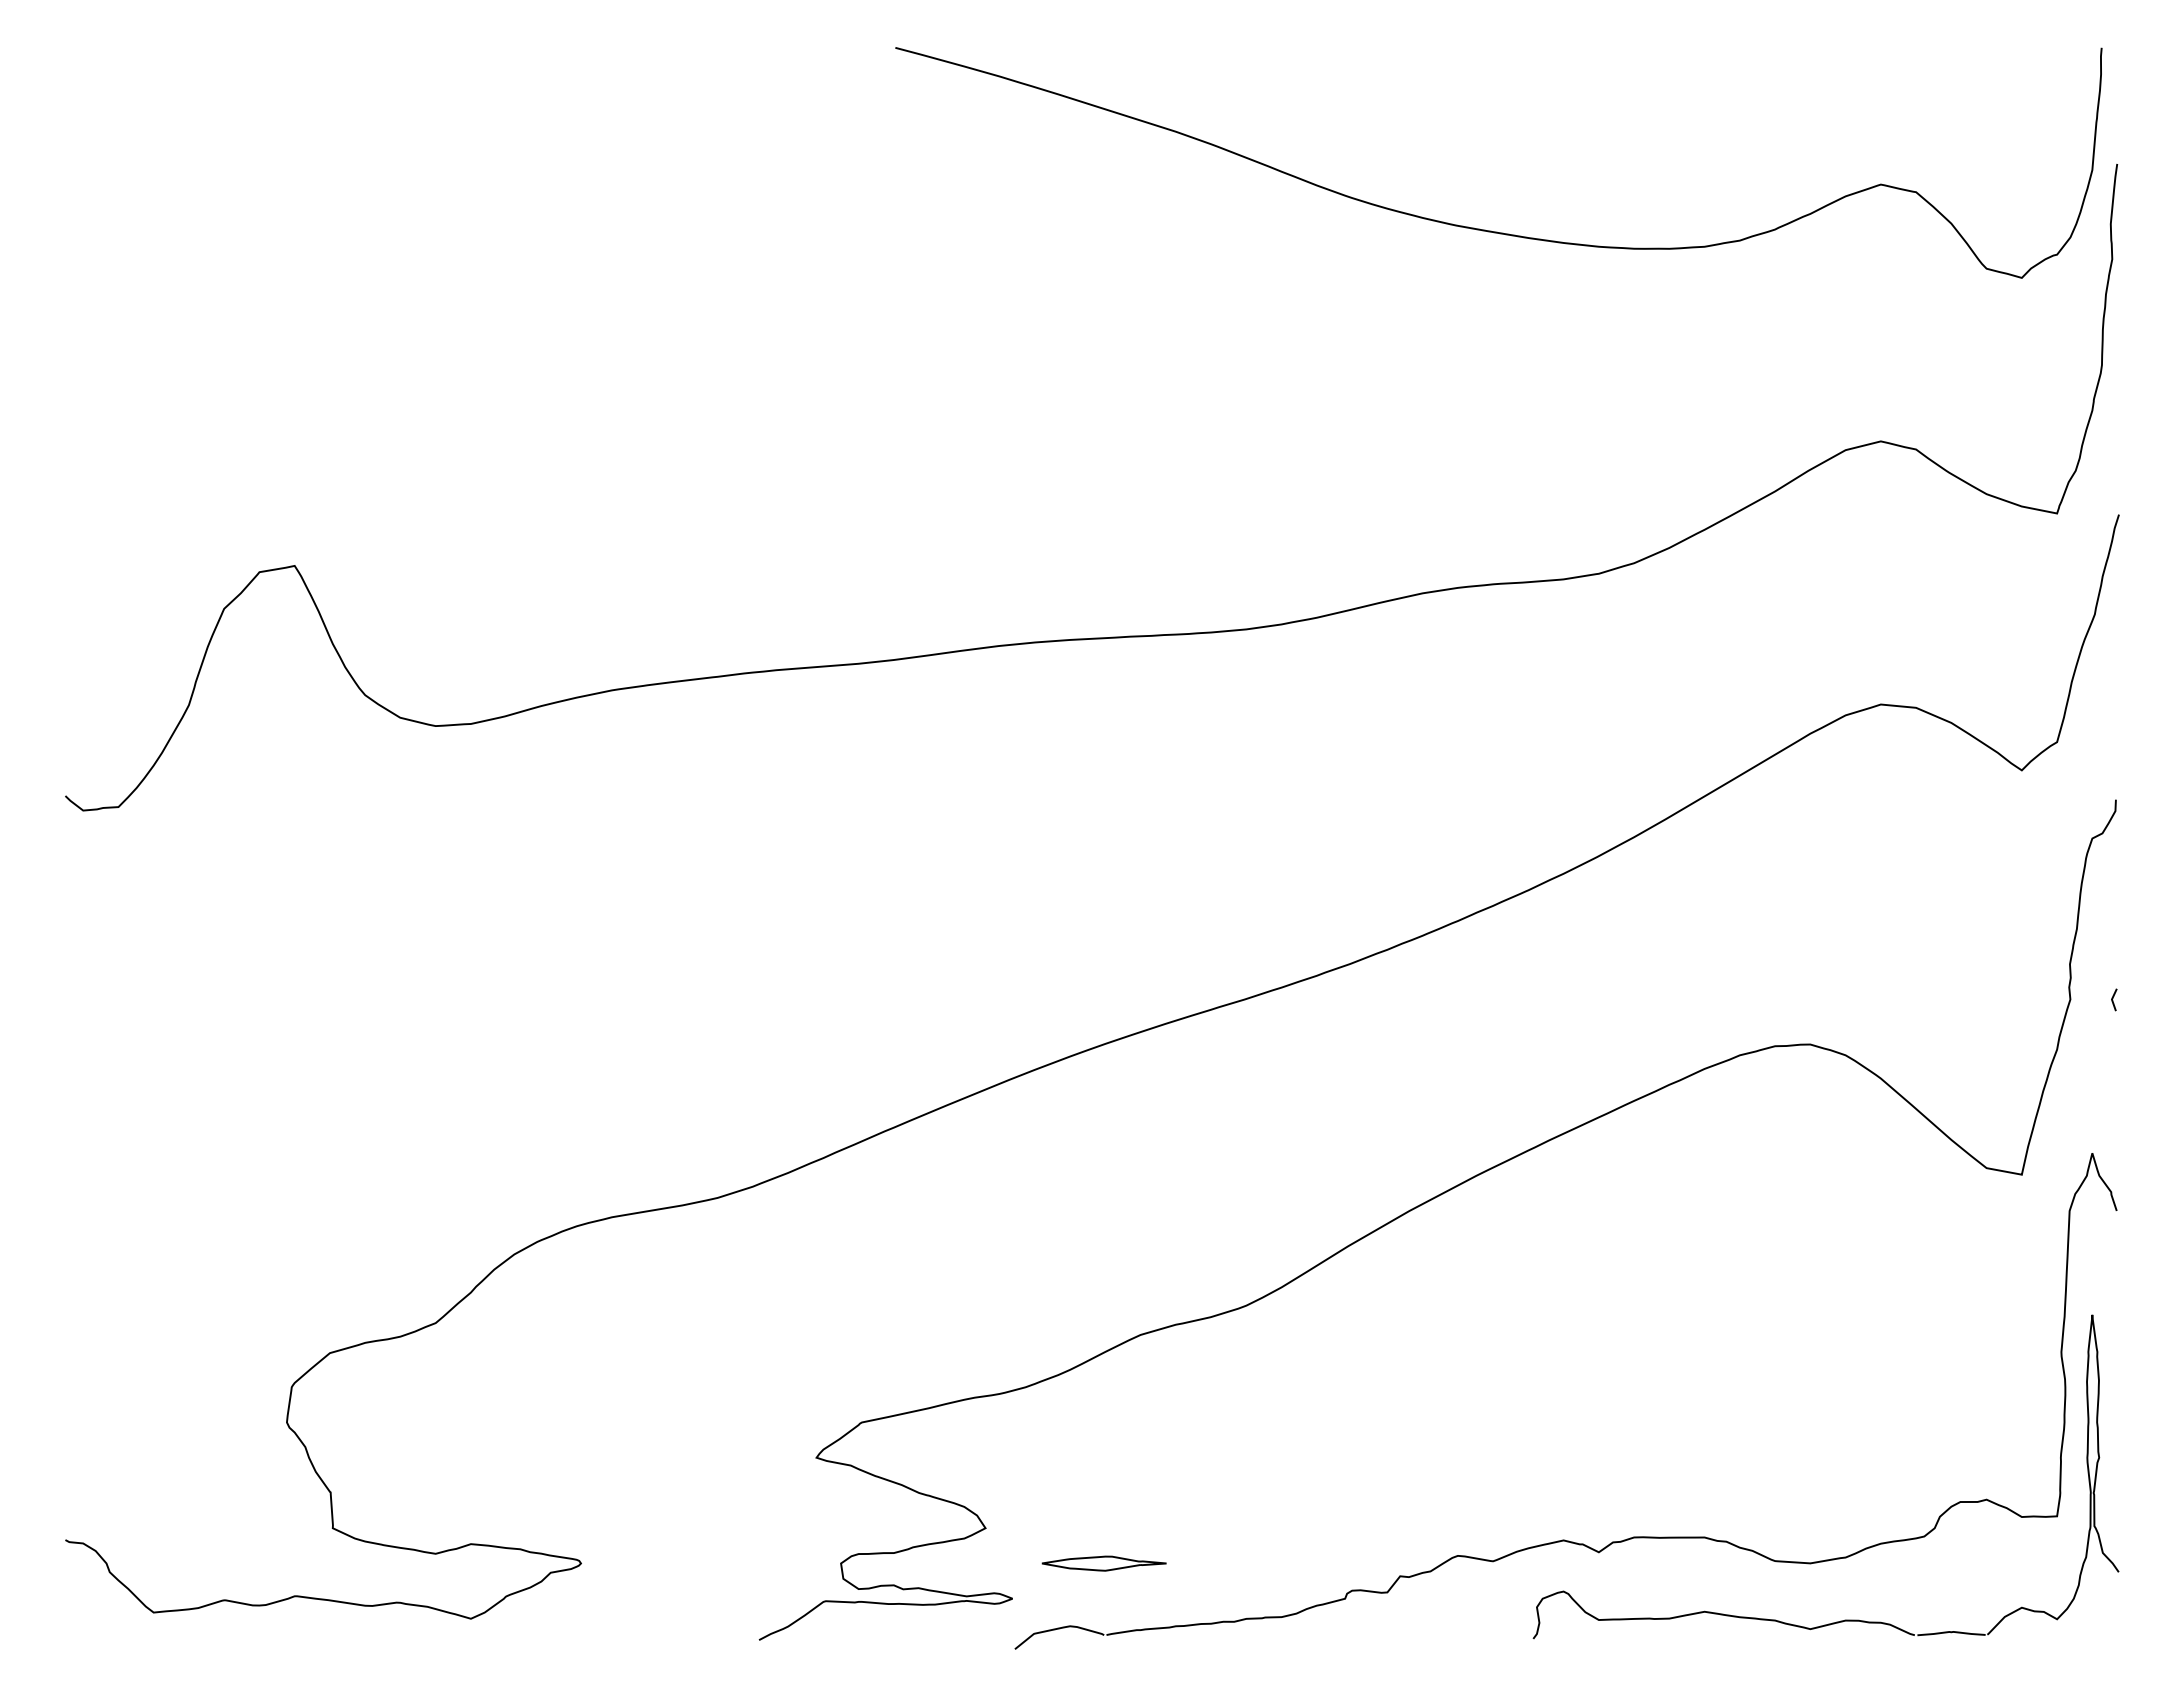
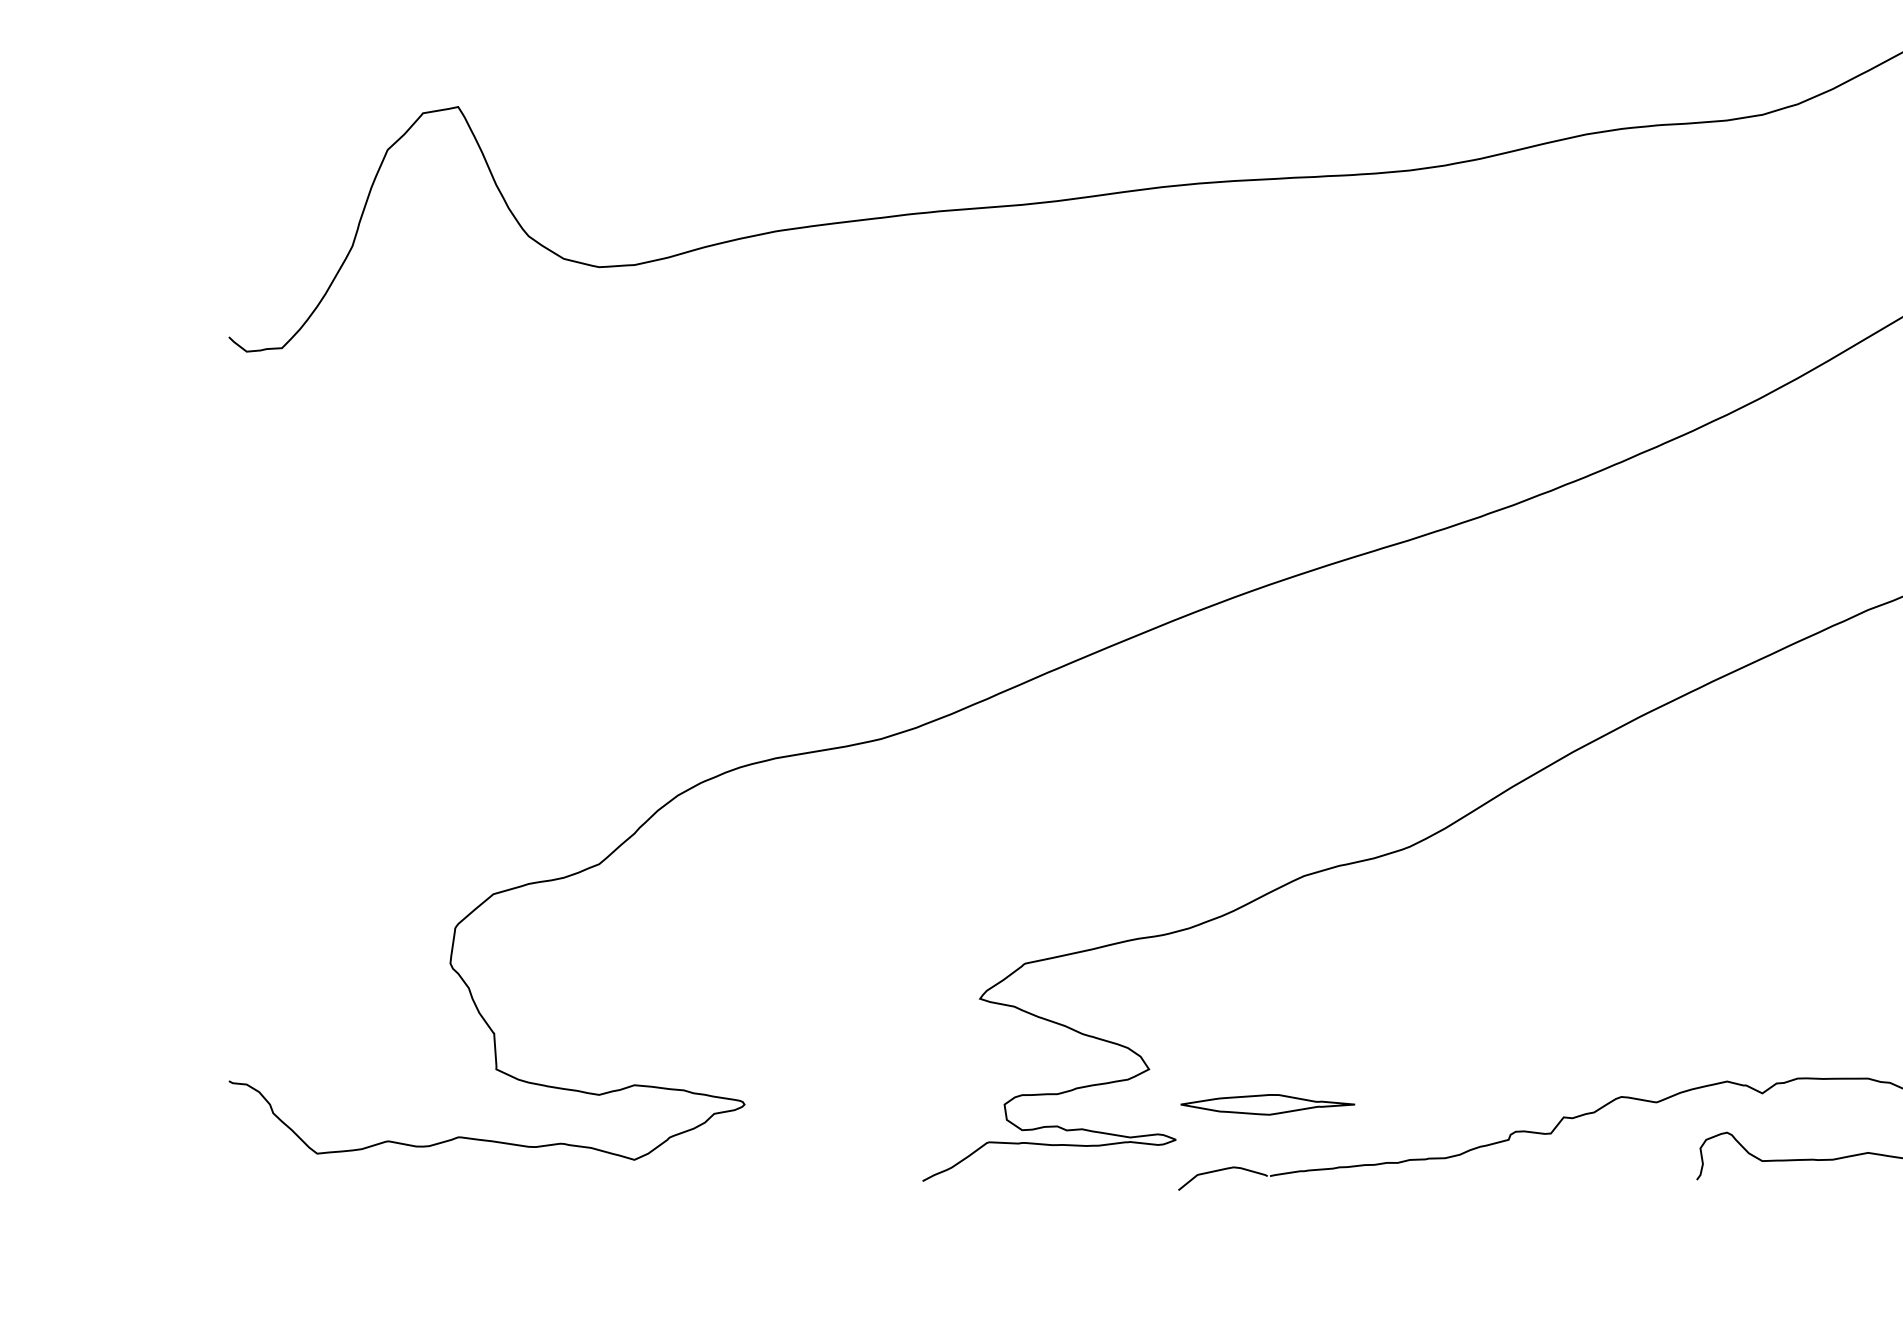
part: (1103, 1563) -> (1267, 1104), size x1.4

